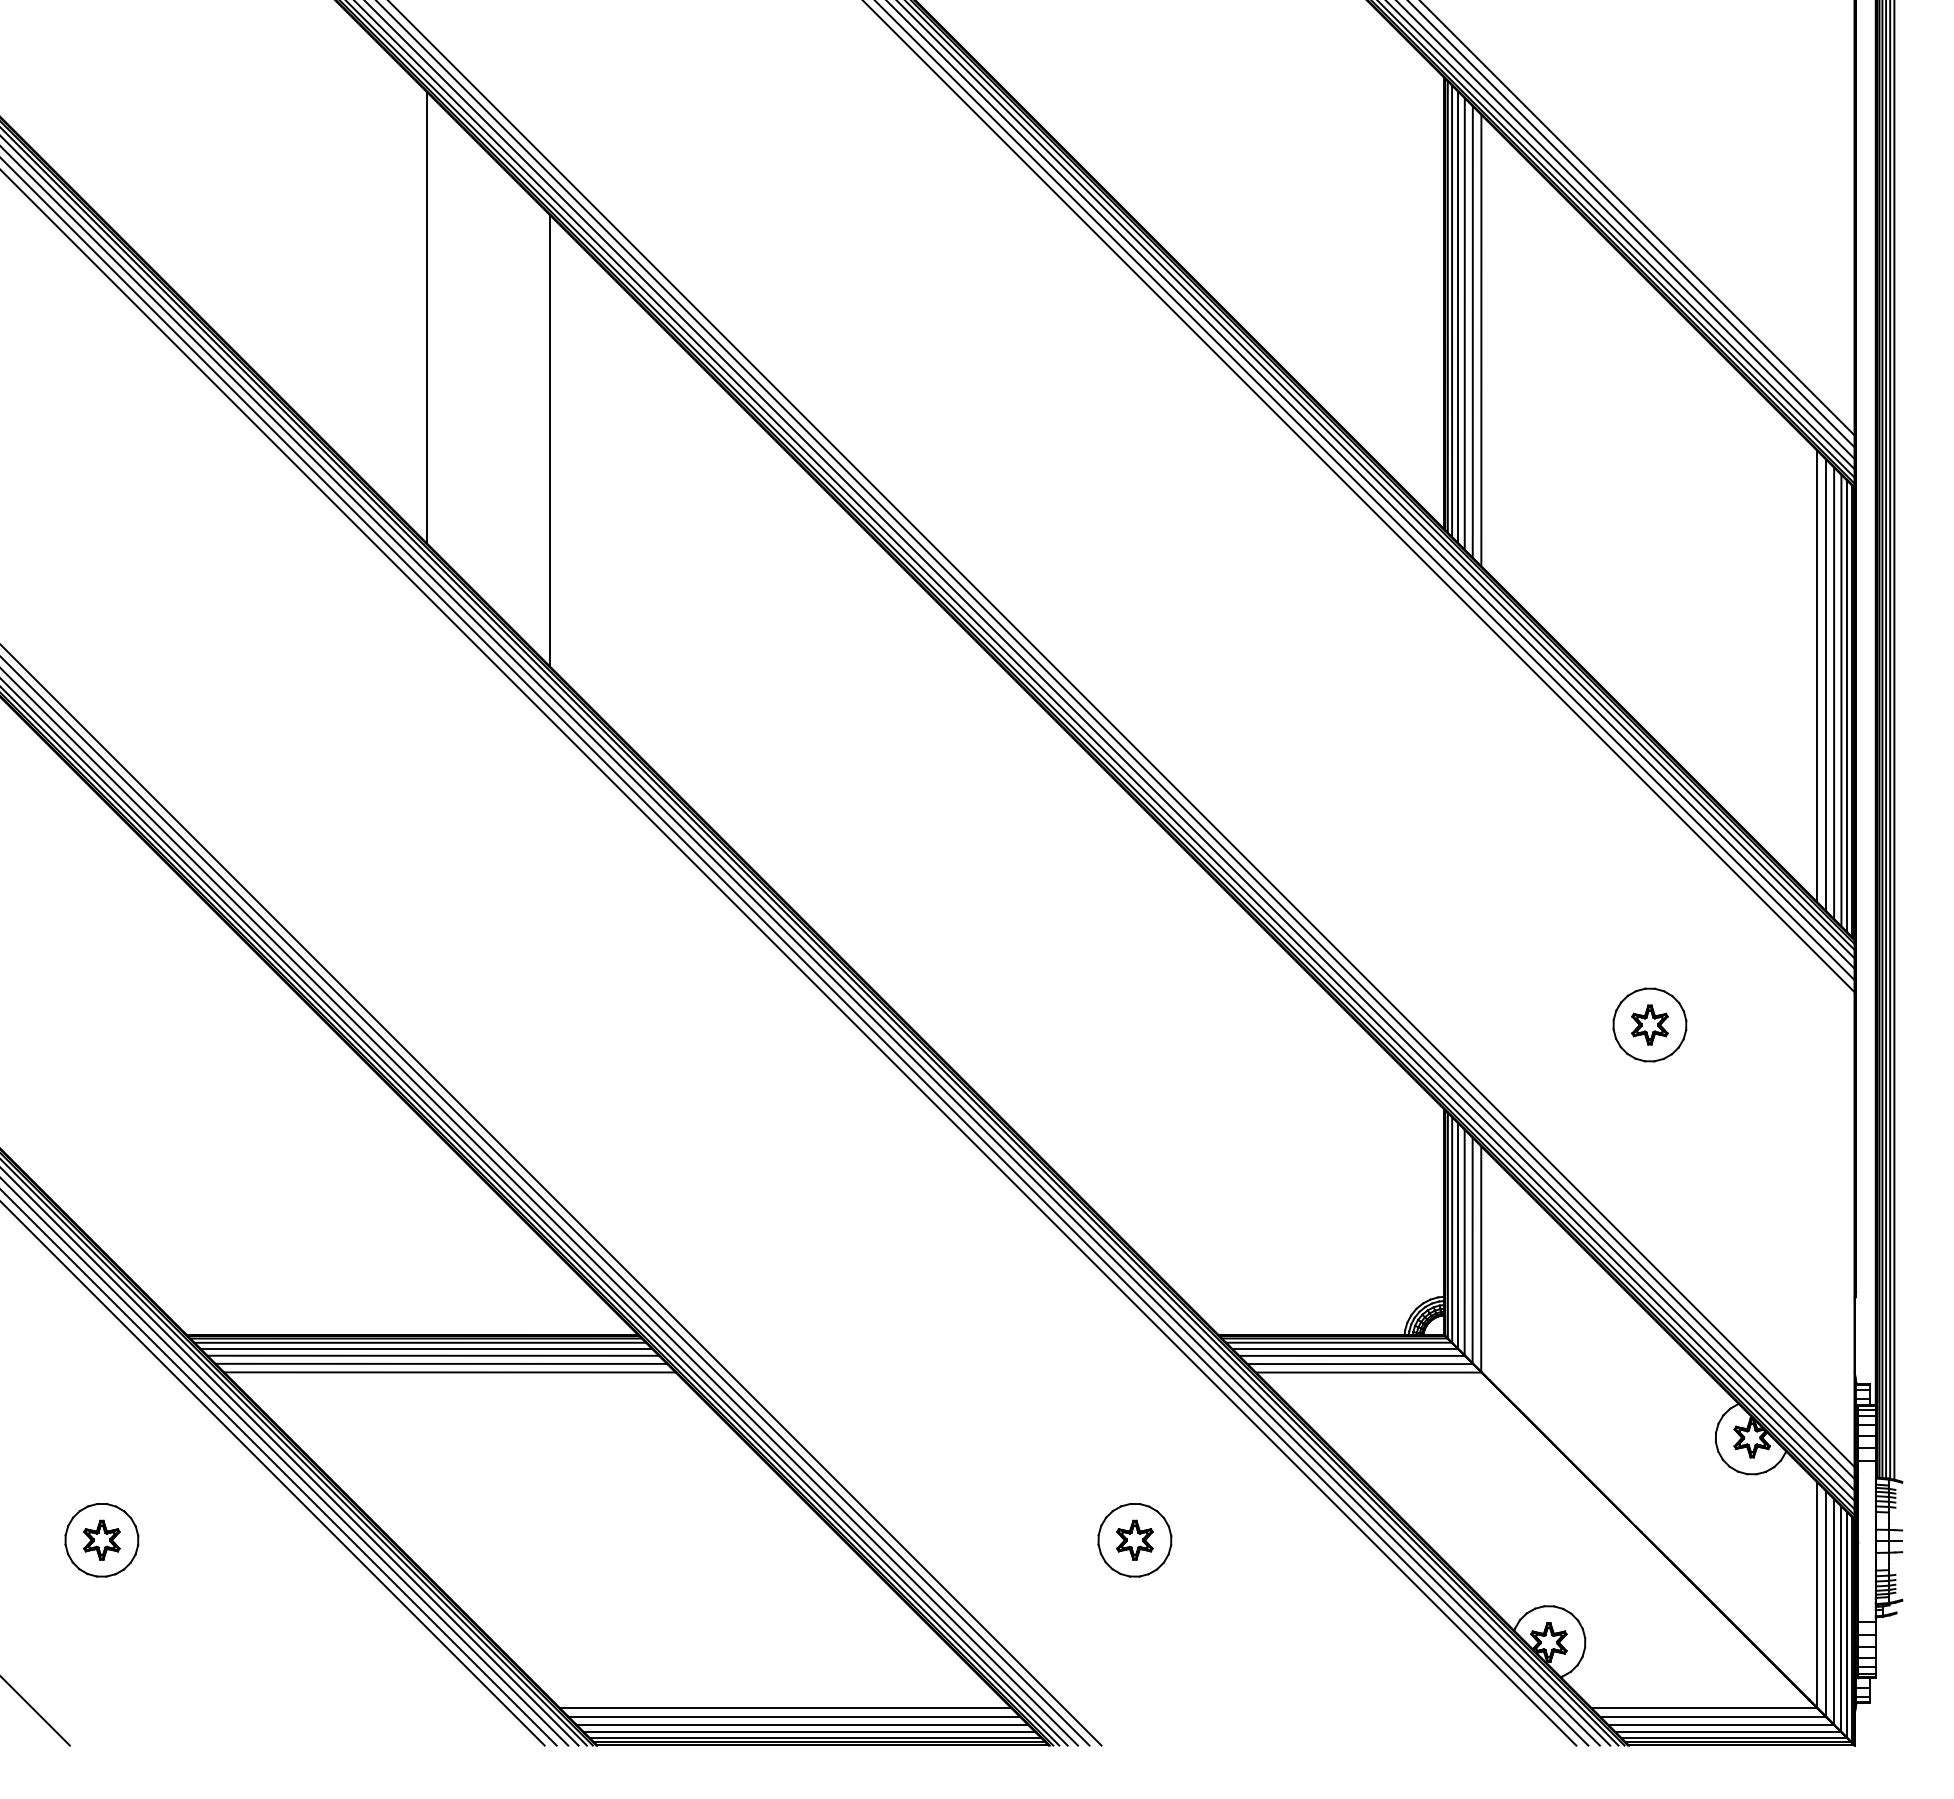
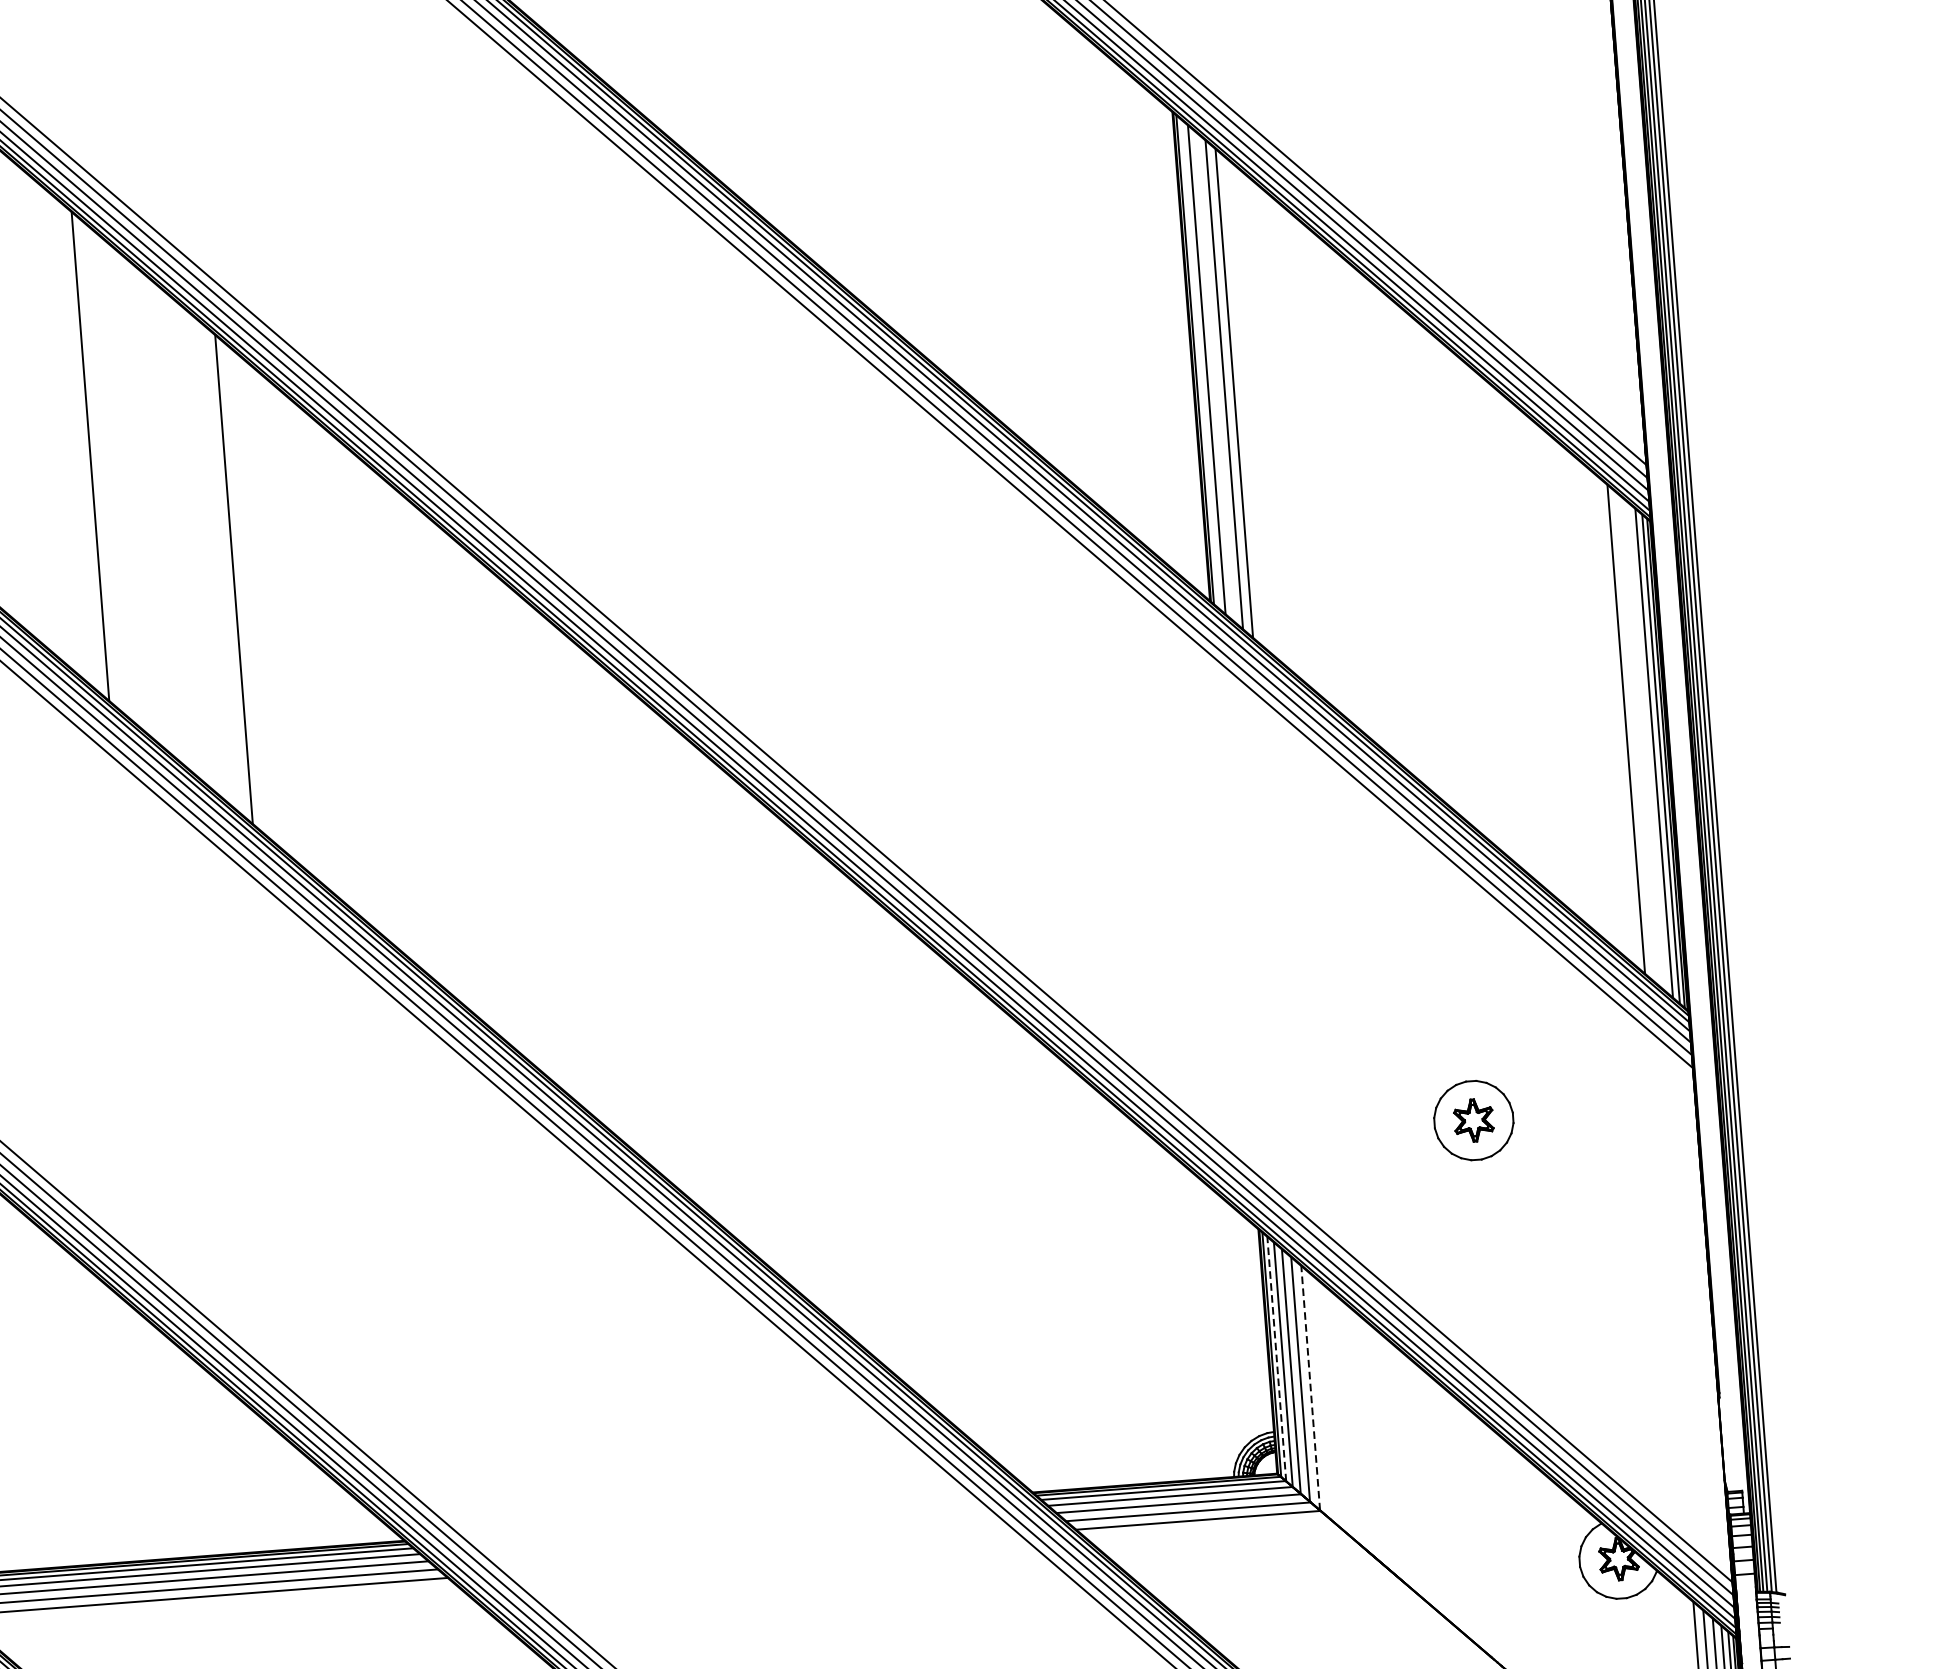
line: (1452, 310) -> (1200, 363), removed
line: (1464, 323) -> (1214, 376), removed
line: (1825, 684) -> (1635, 737), removed
line: (1834, 692) -> (1646, 745), removed
line: (1452, 1230) -> (1277, 1359), solid -> dashed
line: (1481, 1259) -> (1310, 1388), solid -> dashed

